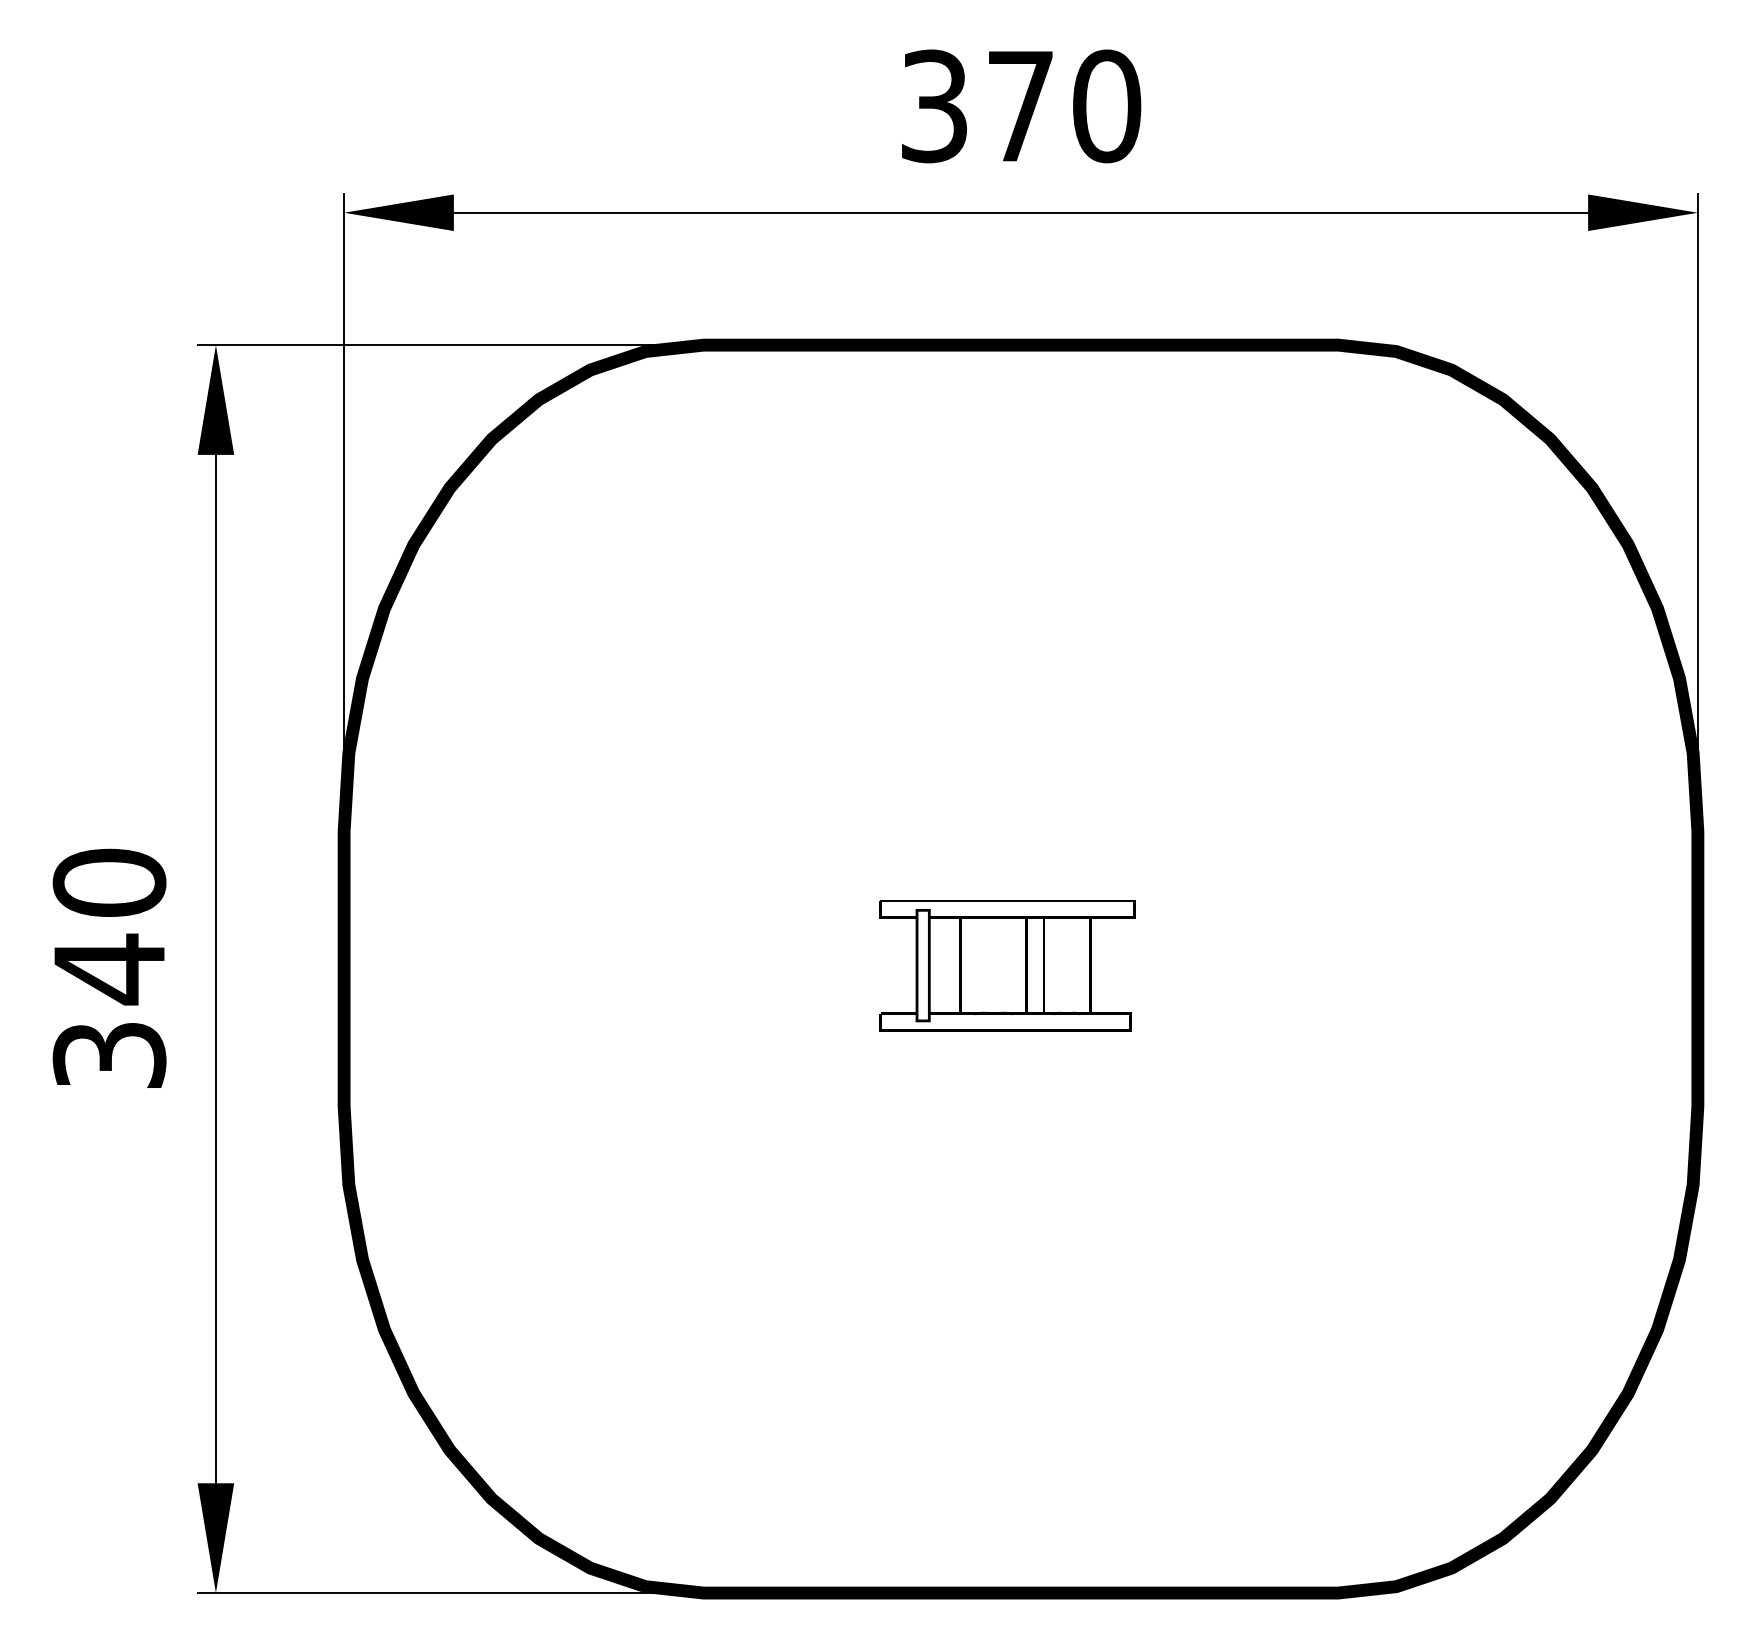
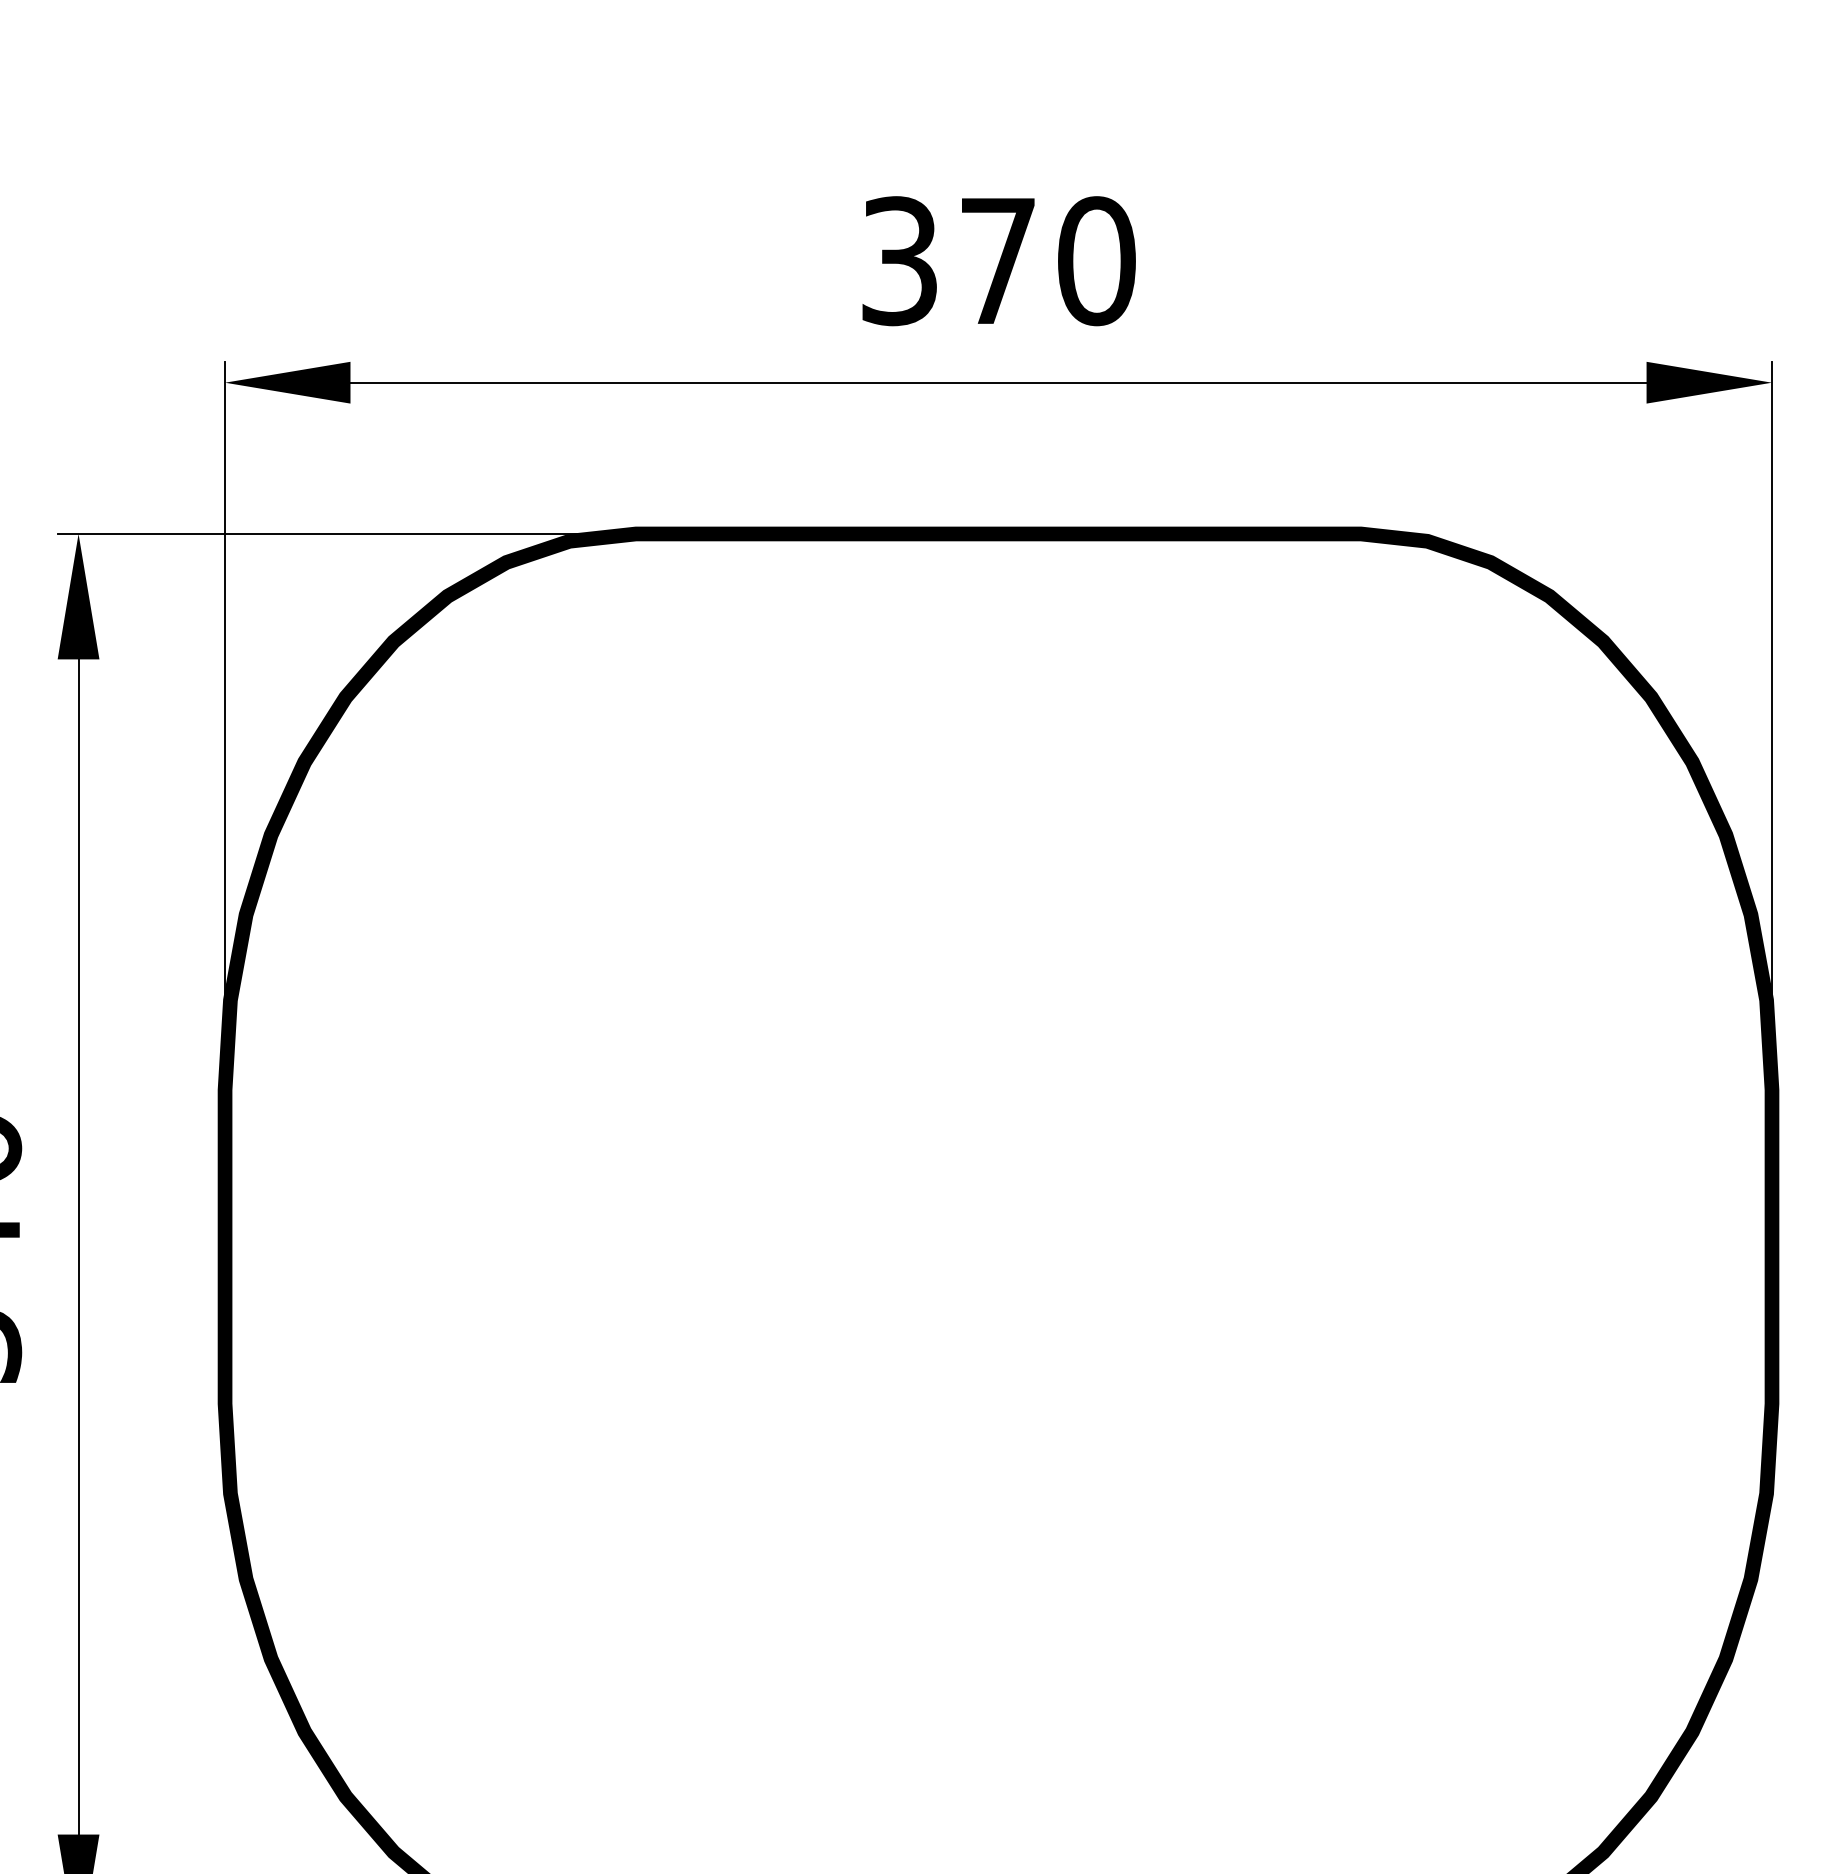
part: (1007, 965) -> (983, 1242), removed

